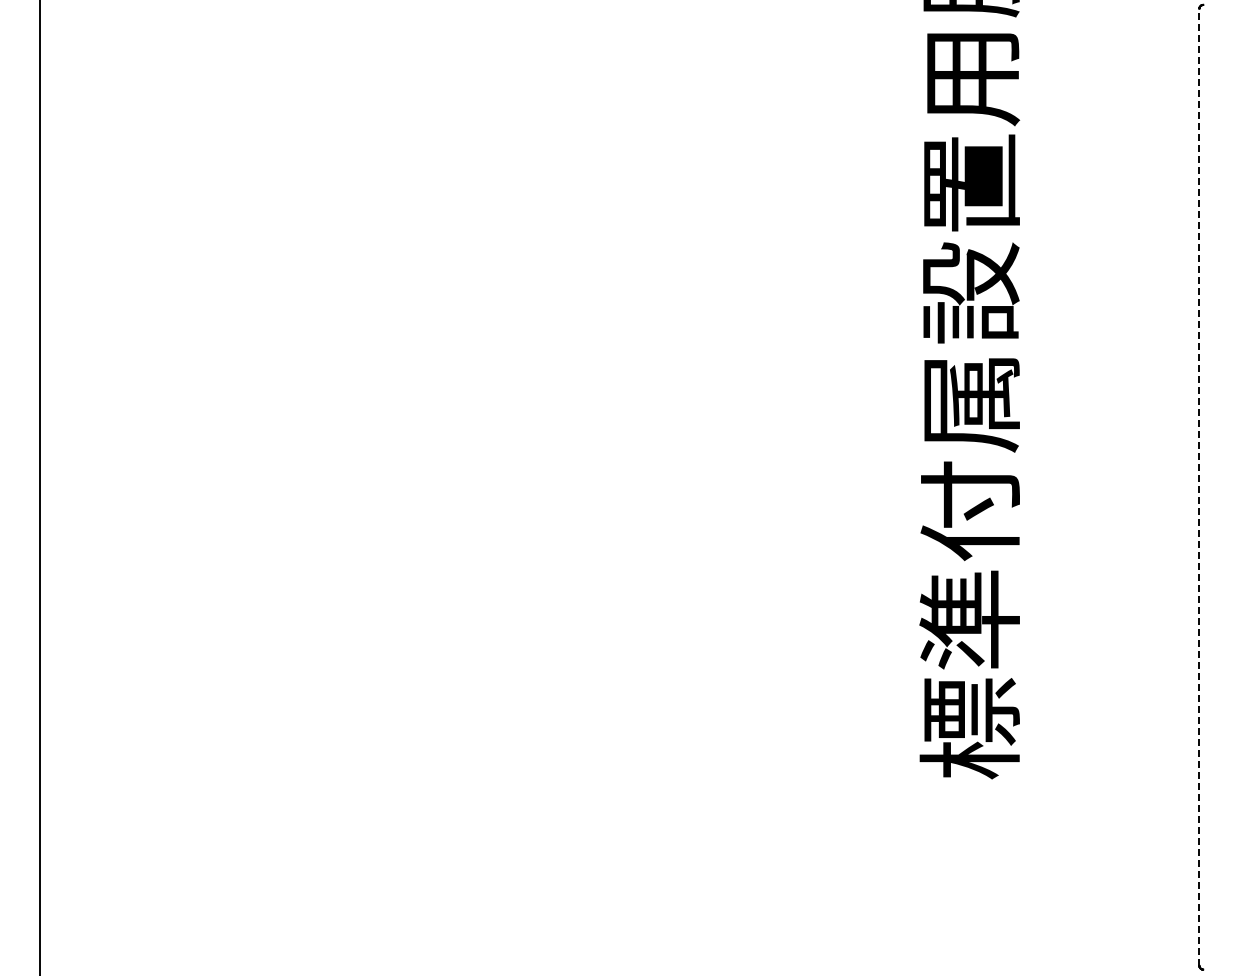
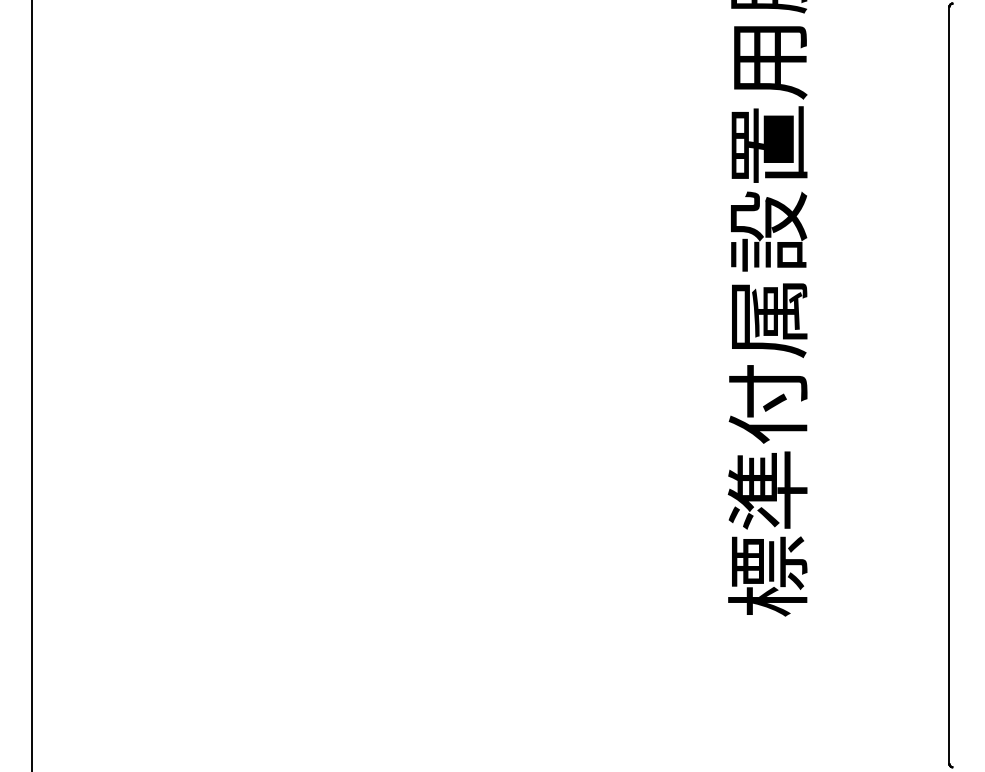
line: (1199, 486) -> (949, 384), dashed -> solid

